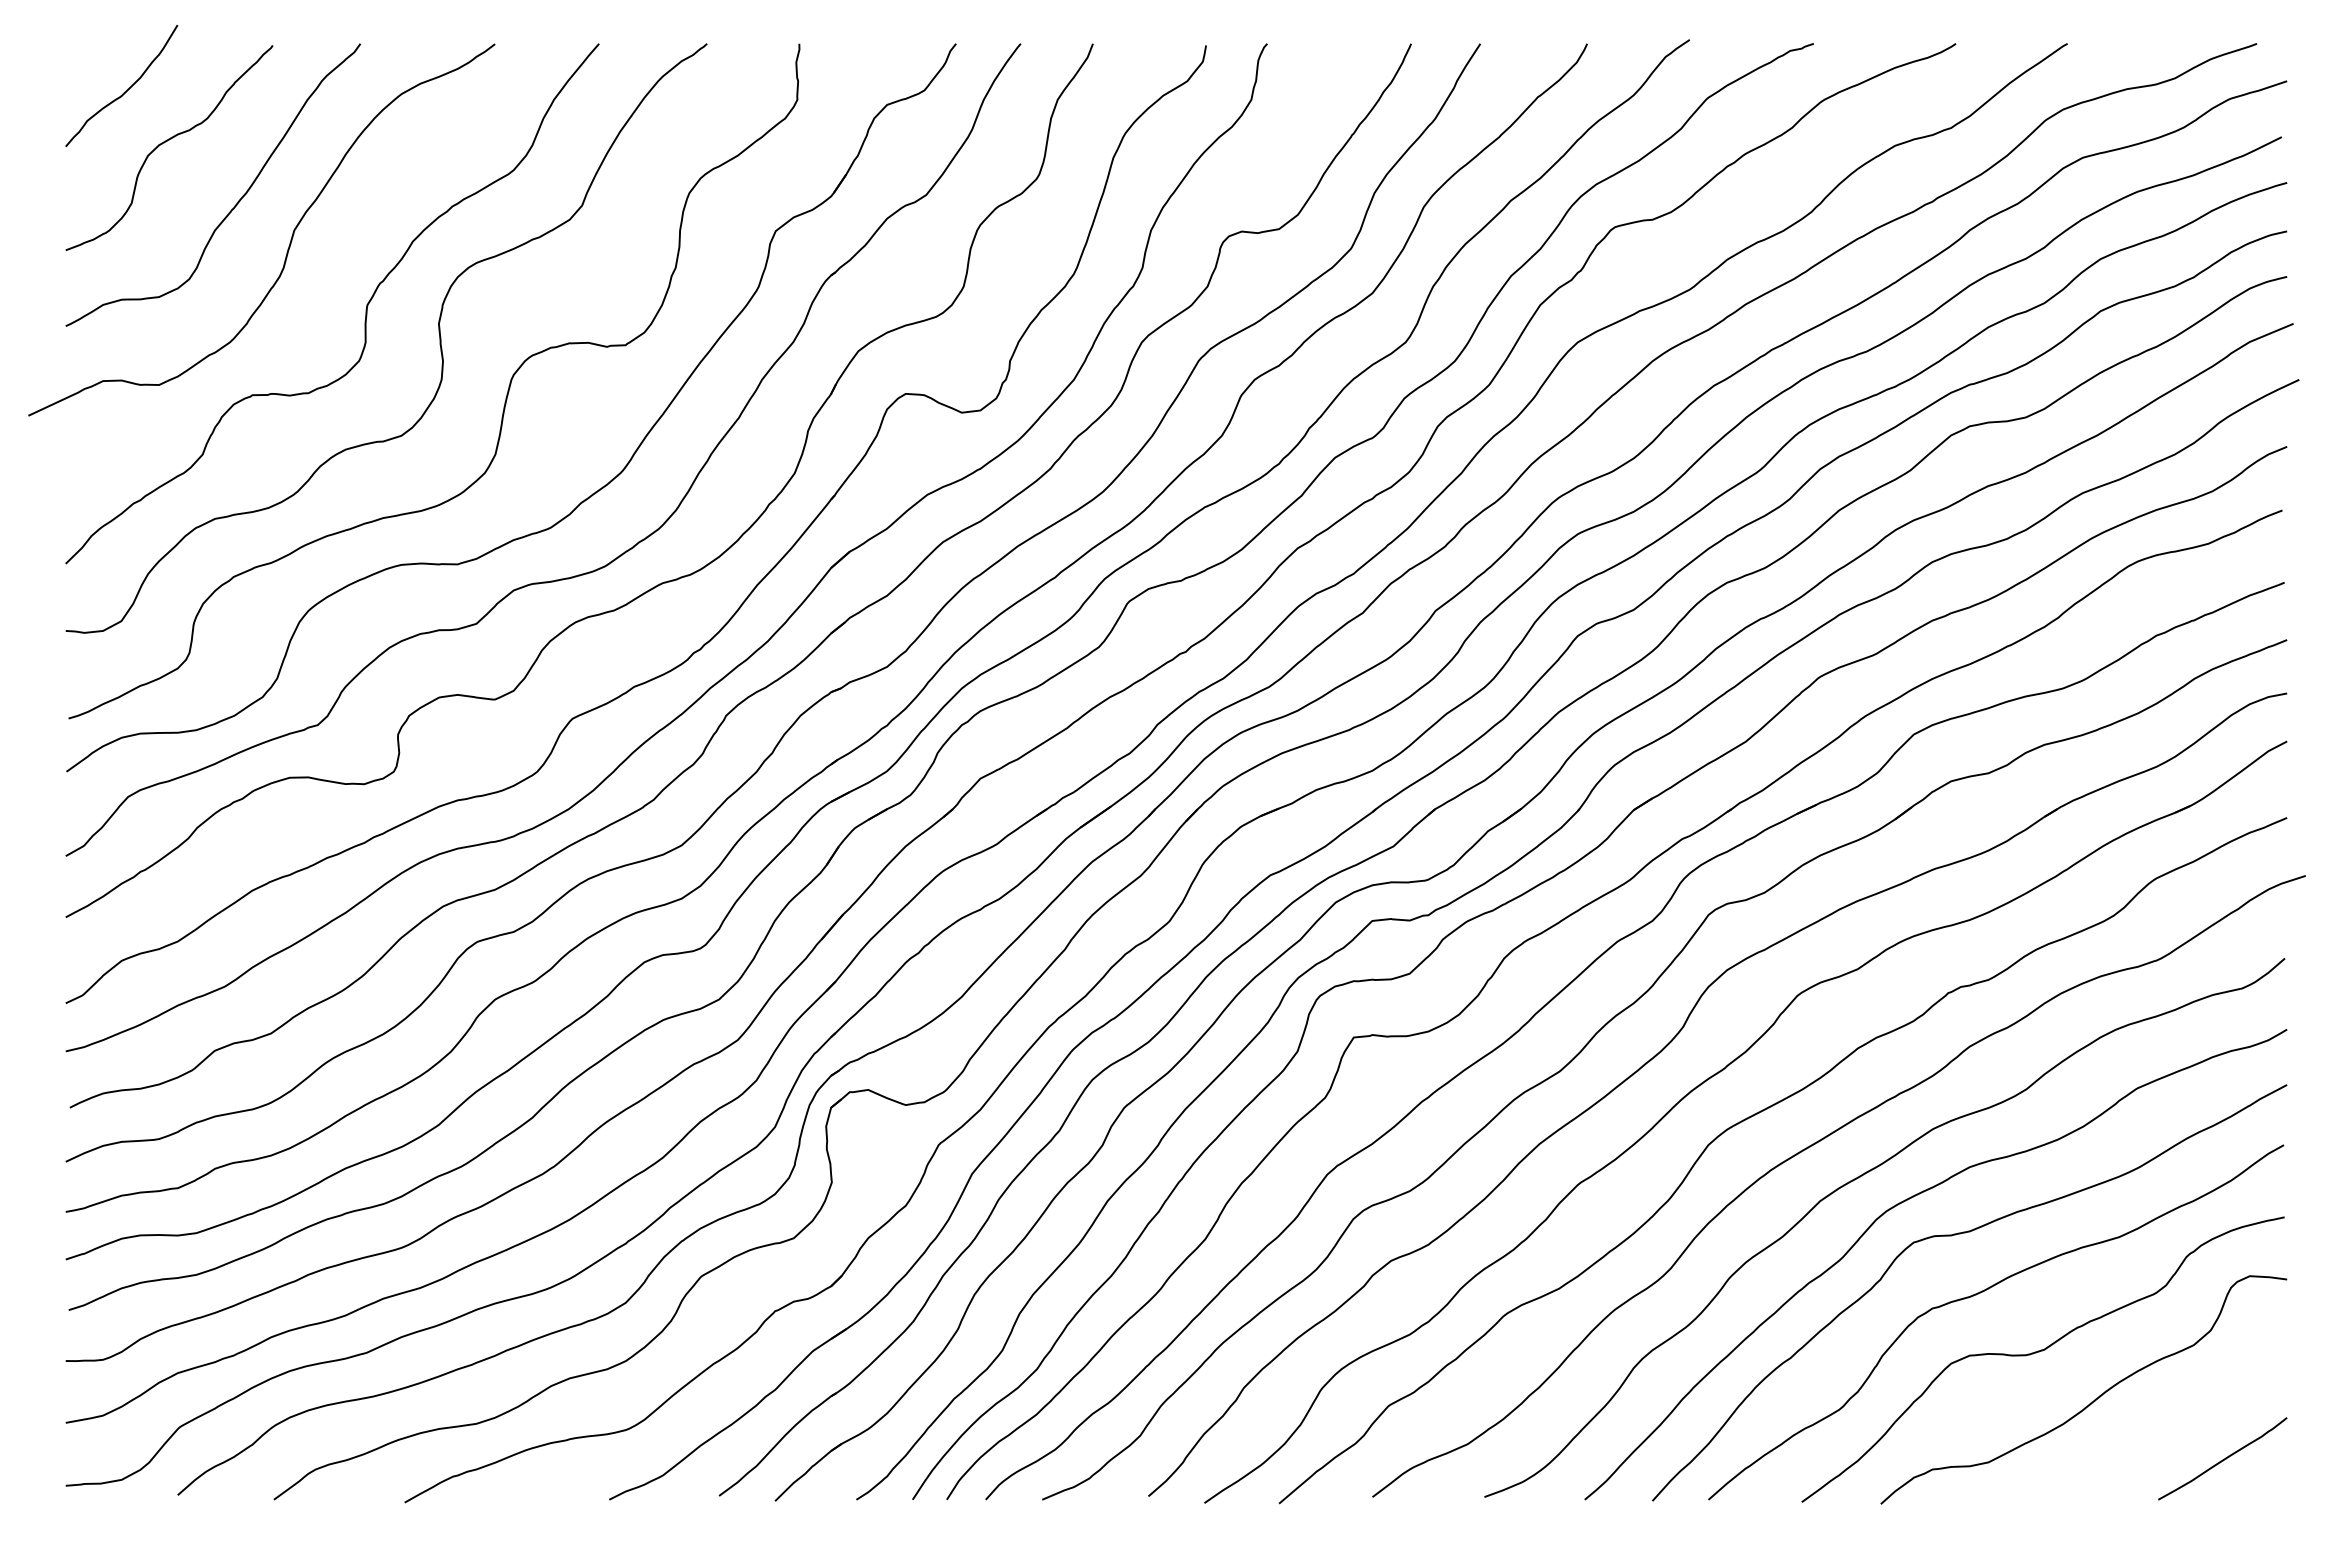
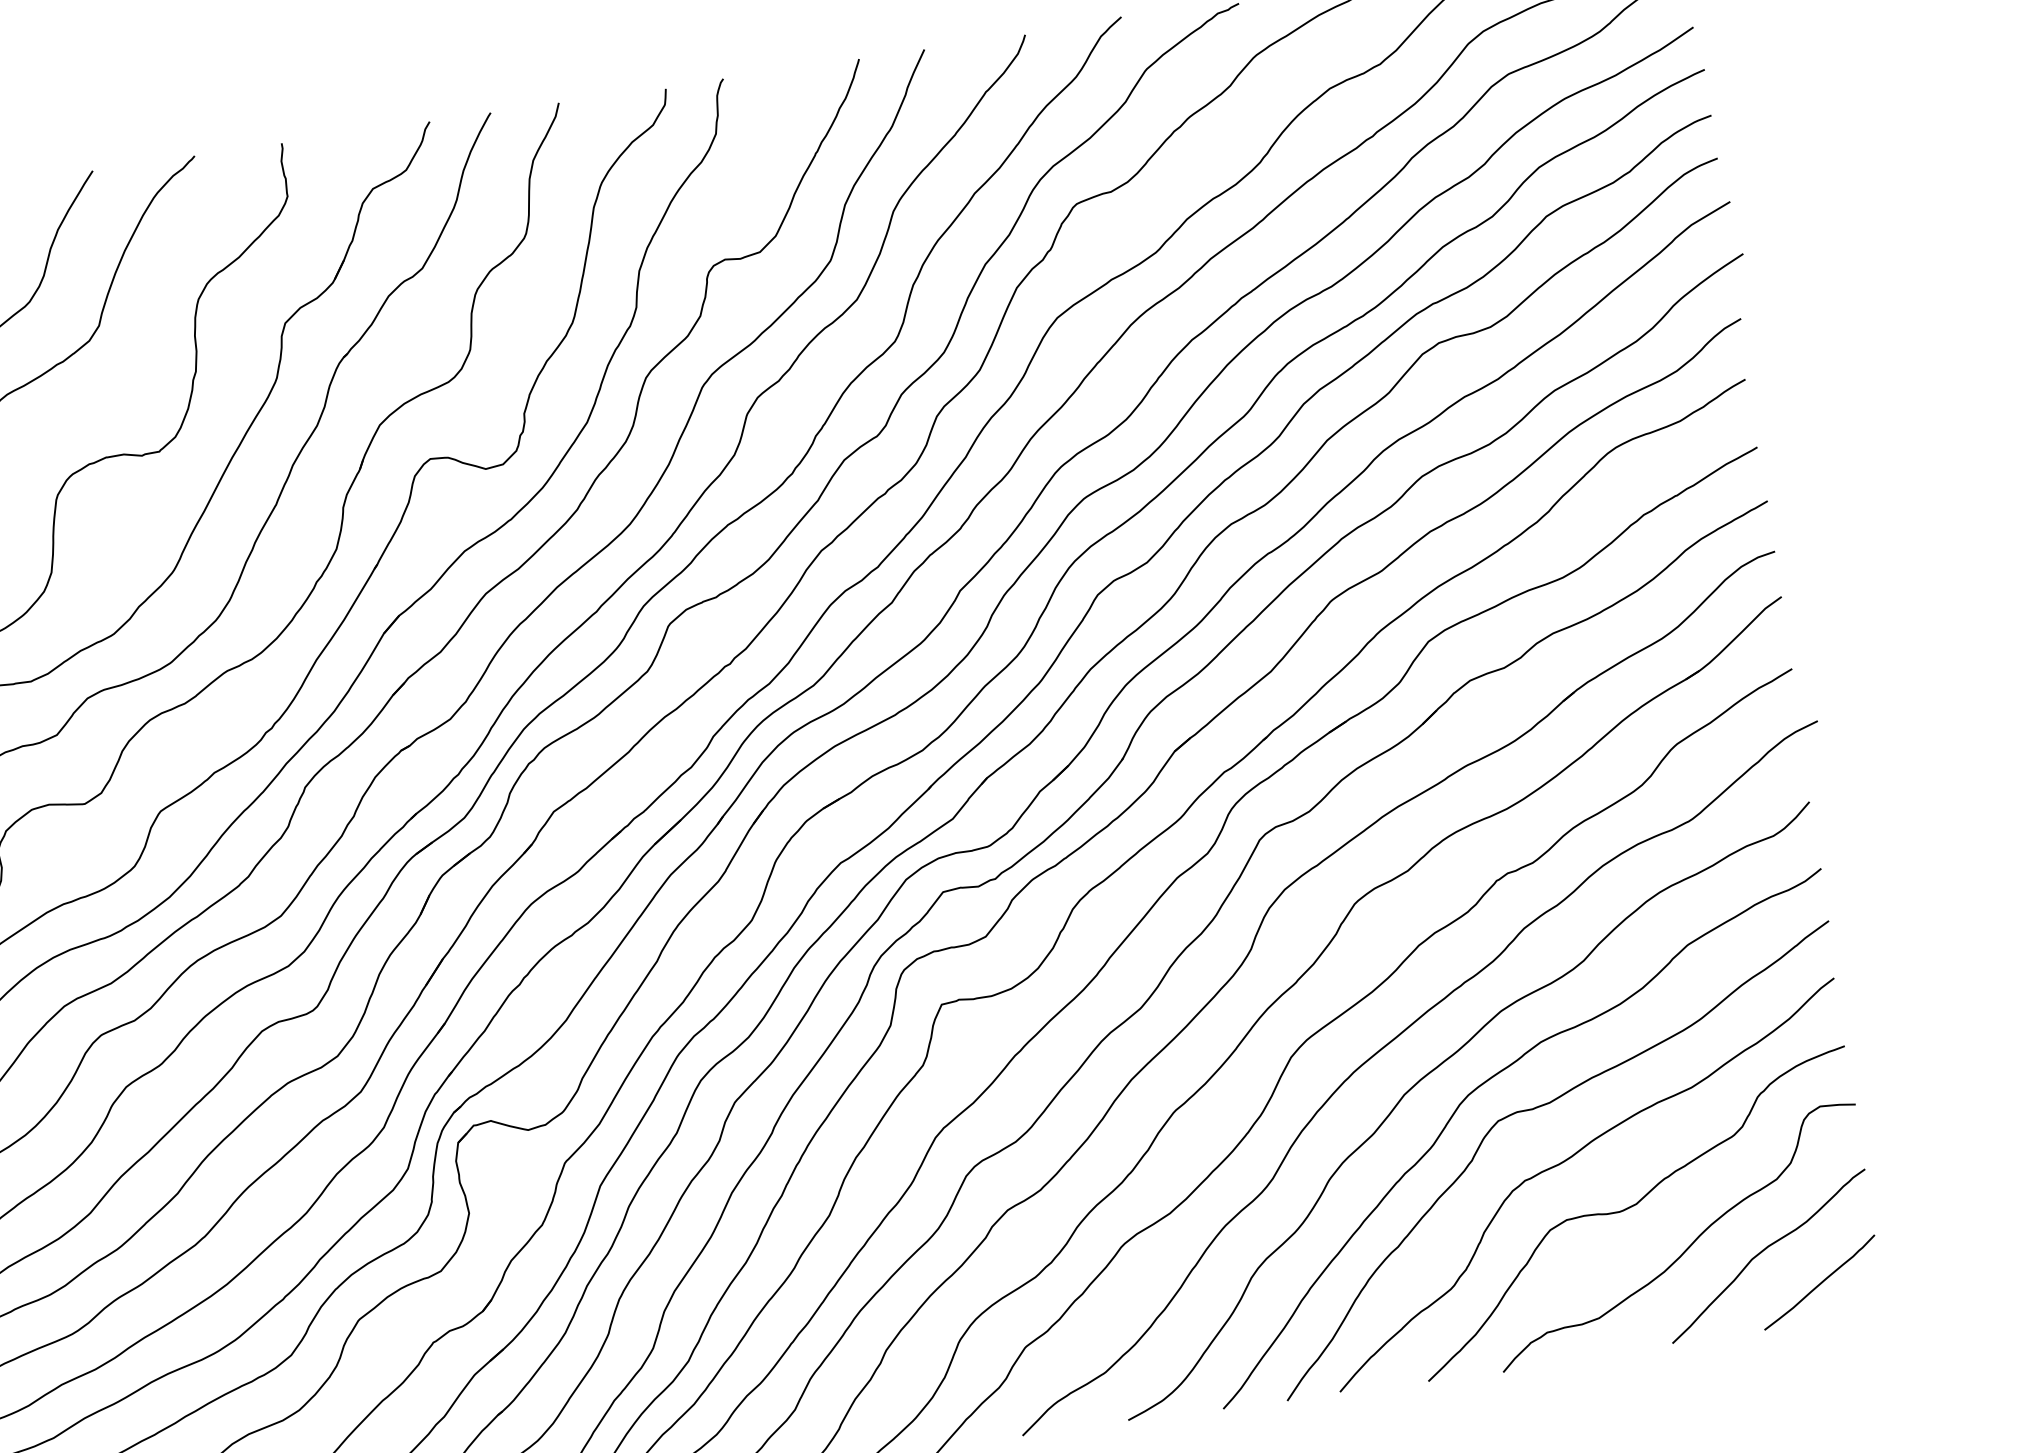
curve: (2170, 1417) -> (1764, 1250), added

